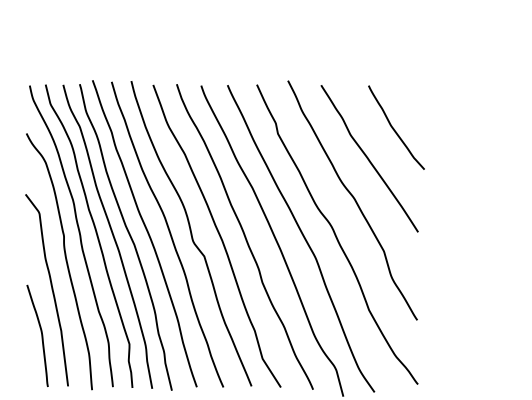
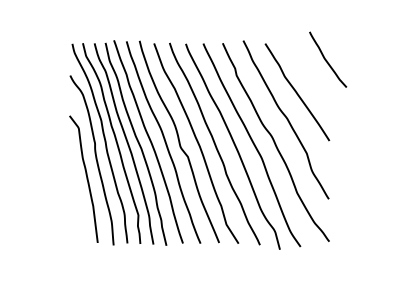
curve: (395, 128) -> (327, 60), moved
curve: (40, 335) -> (79, 209), removed

